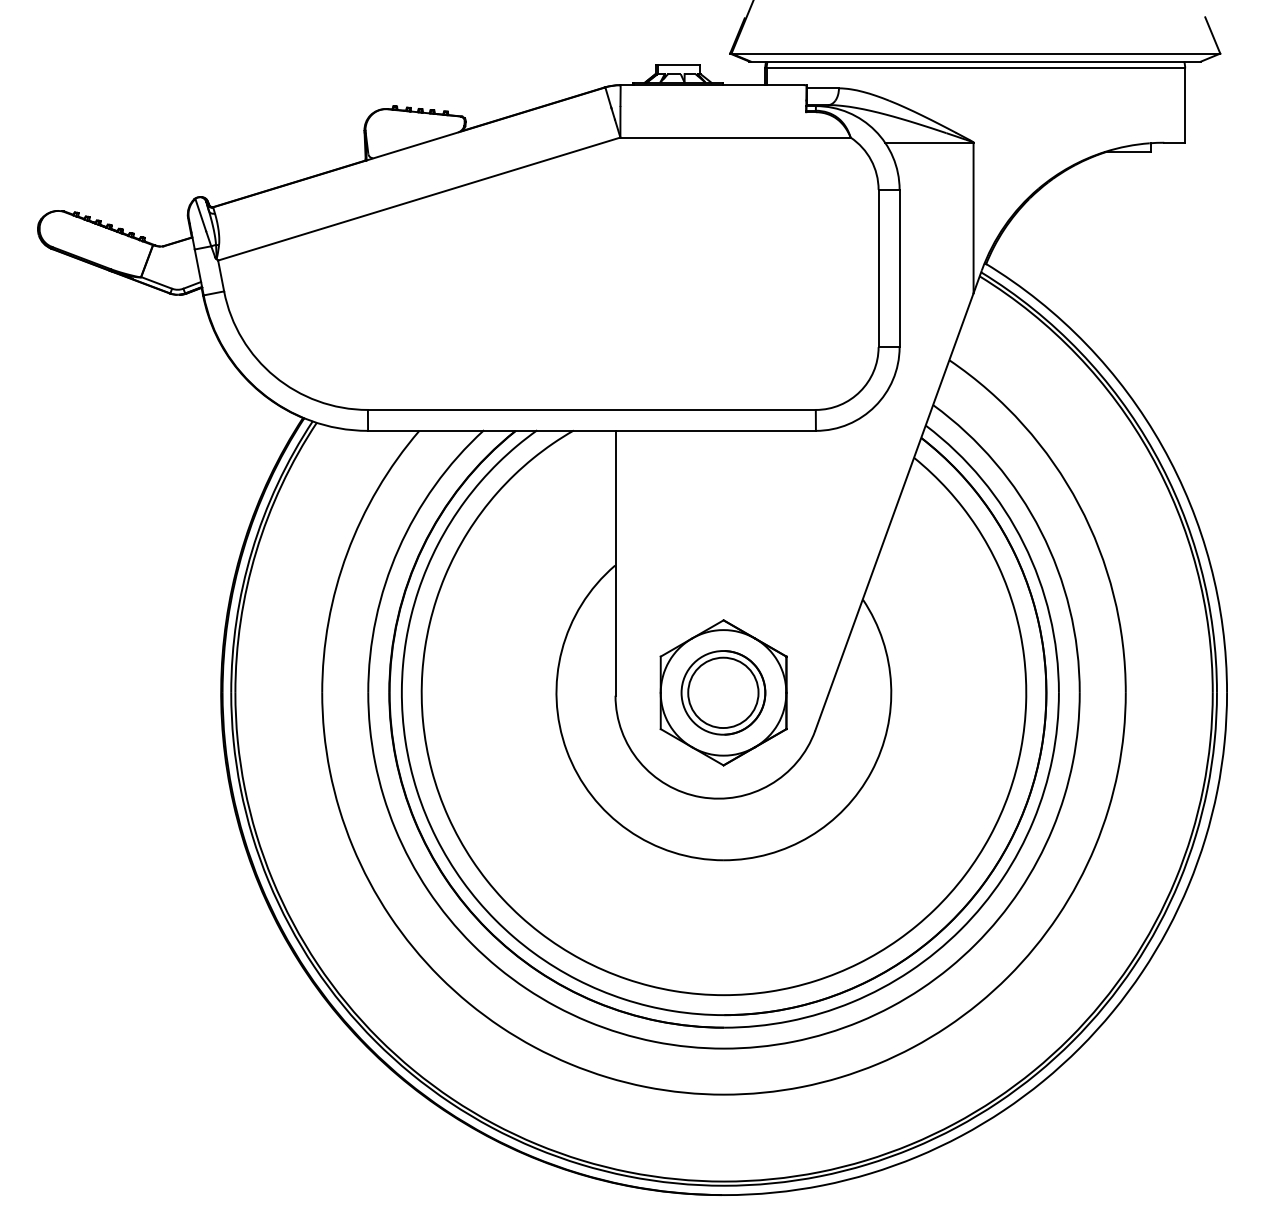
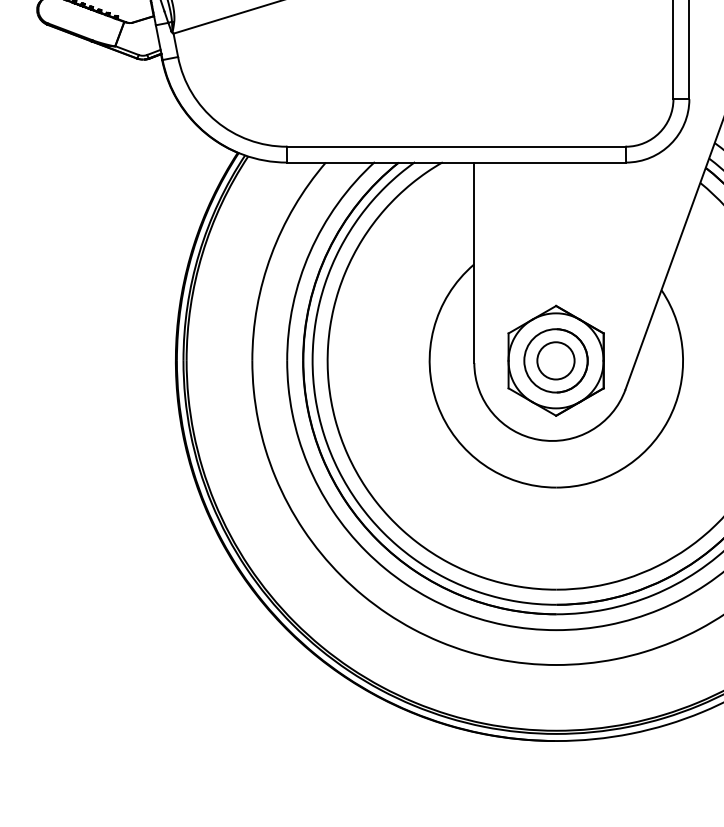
circle: (723, 692) -> (556, 360), size x0.7

